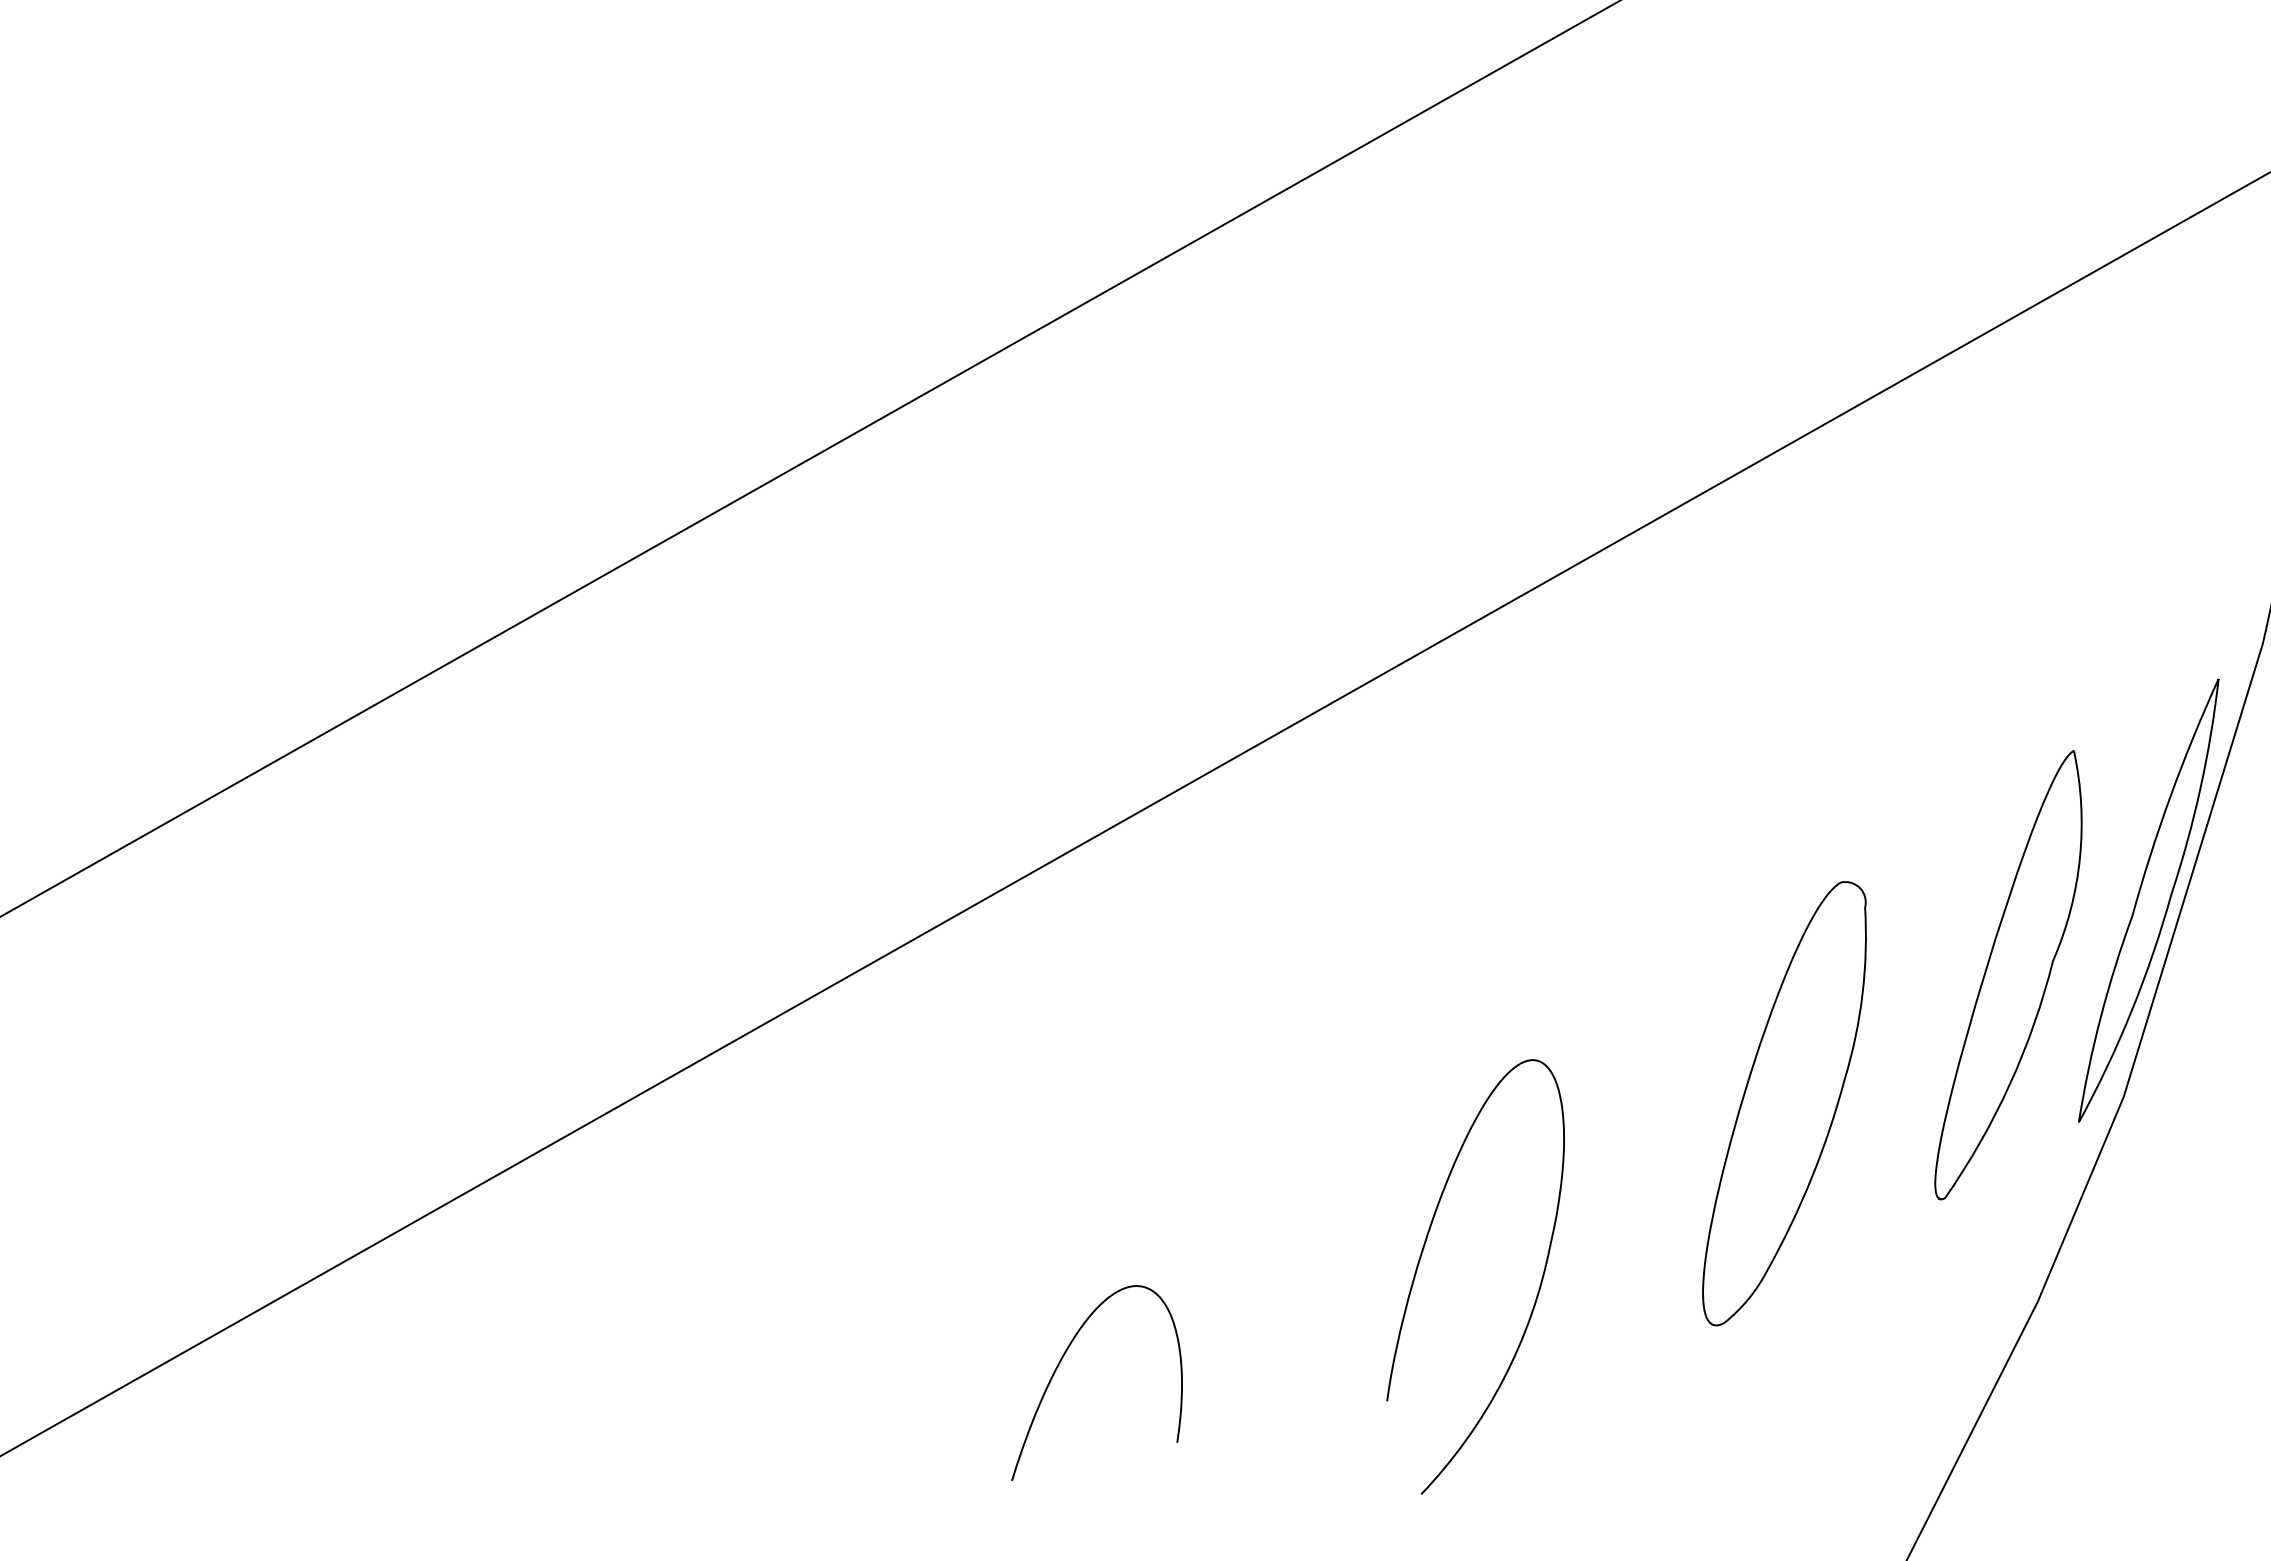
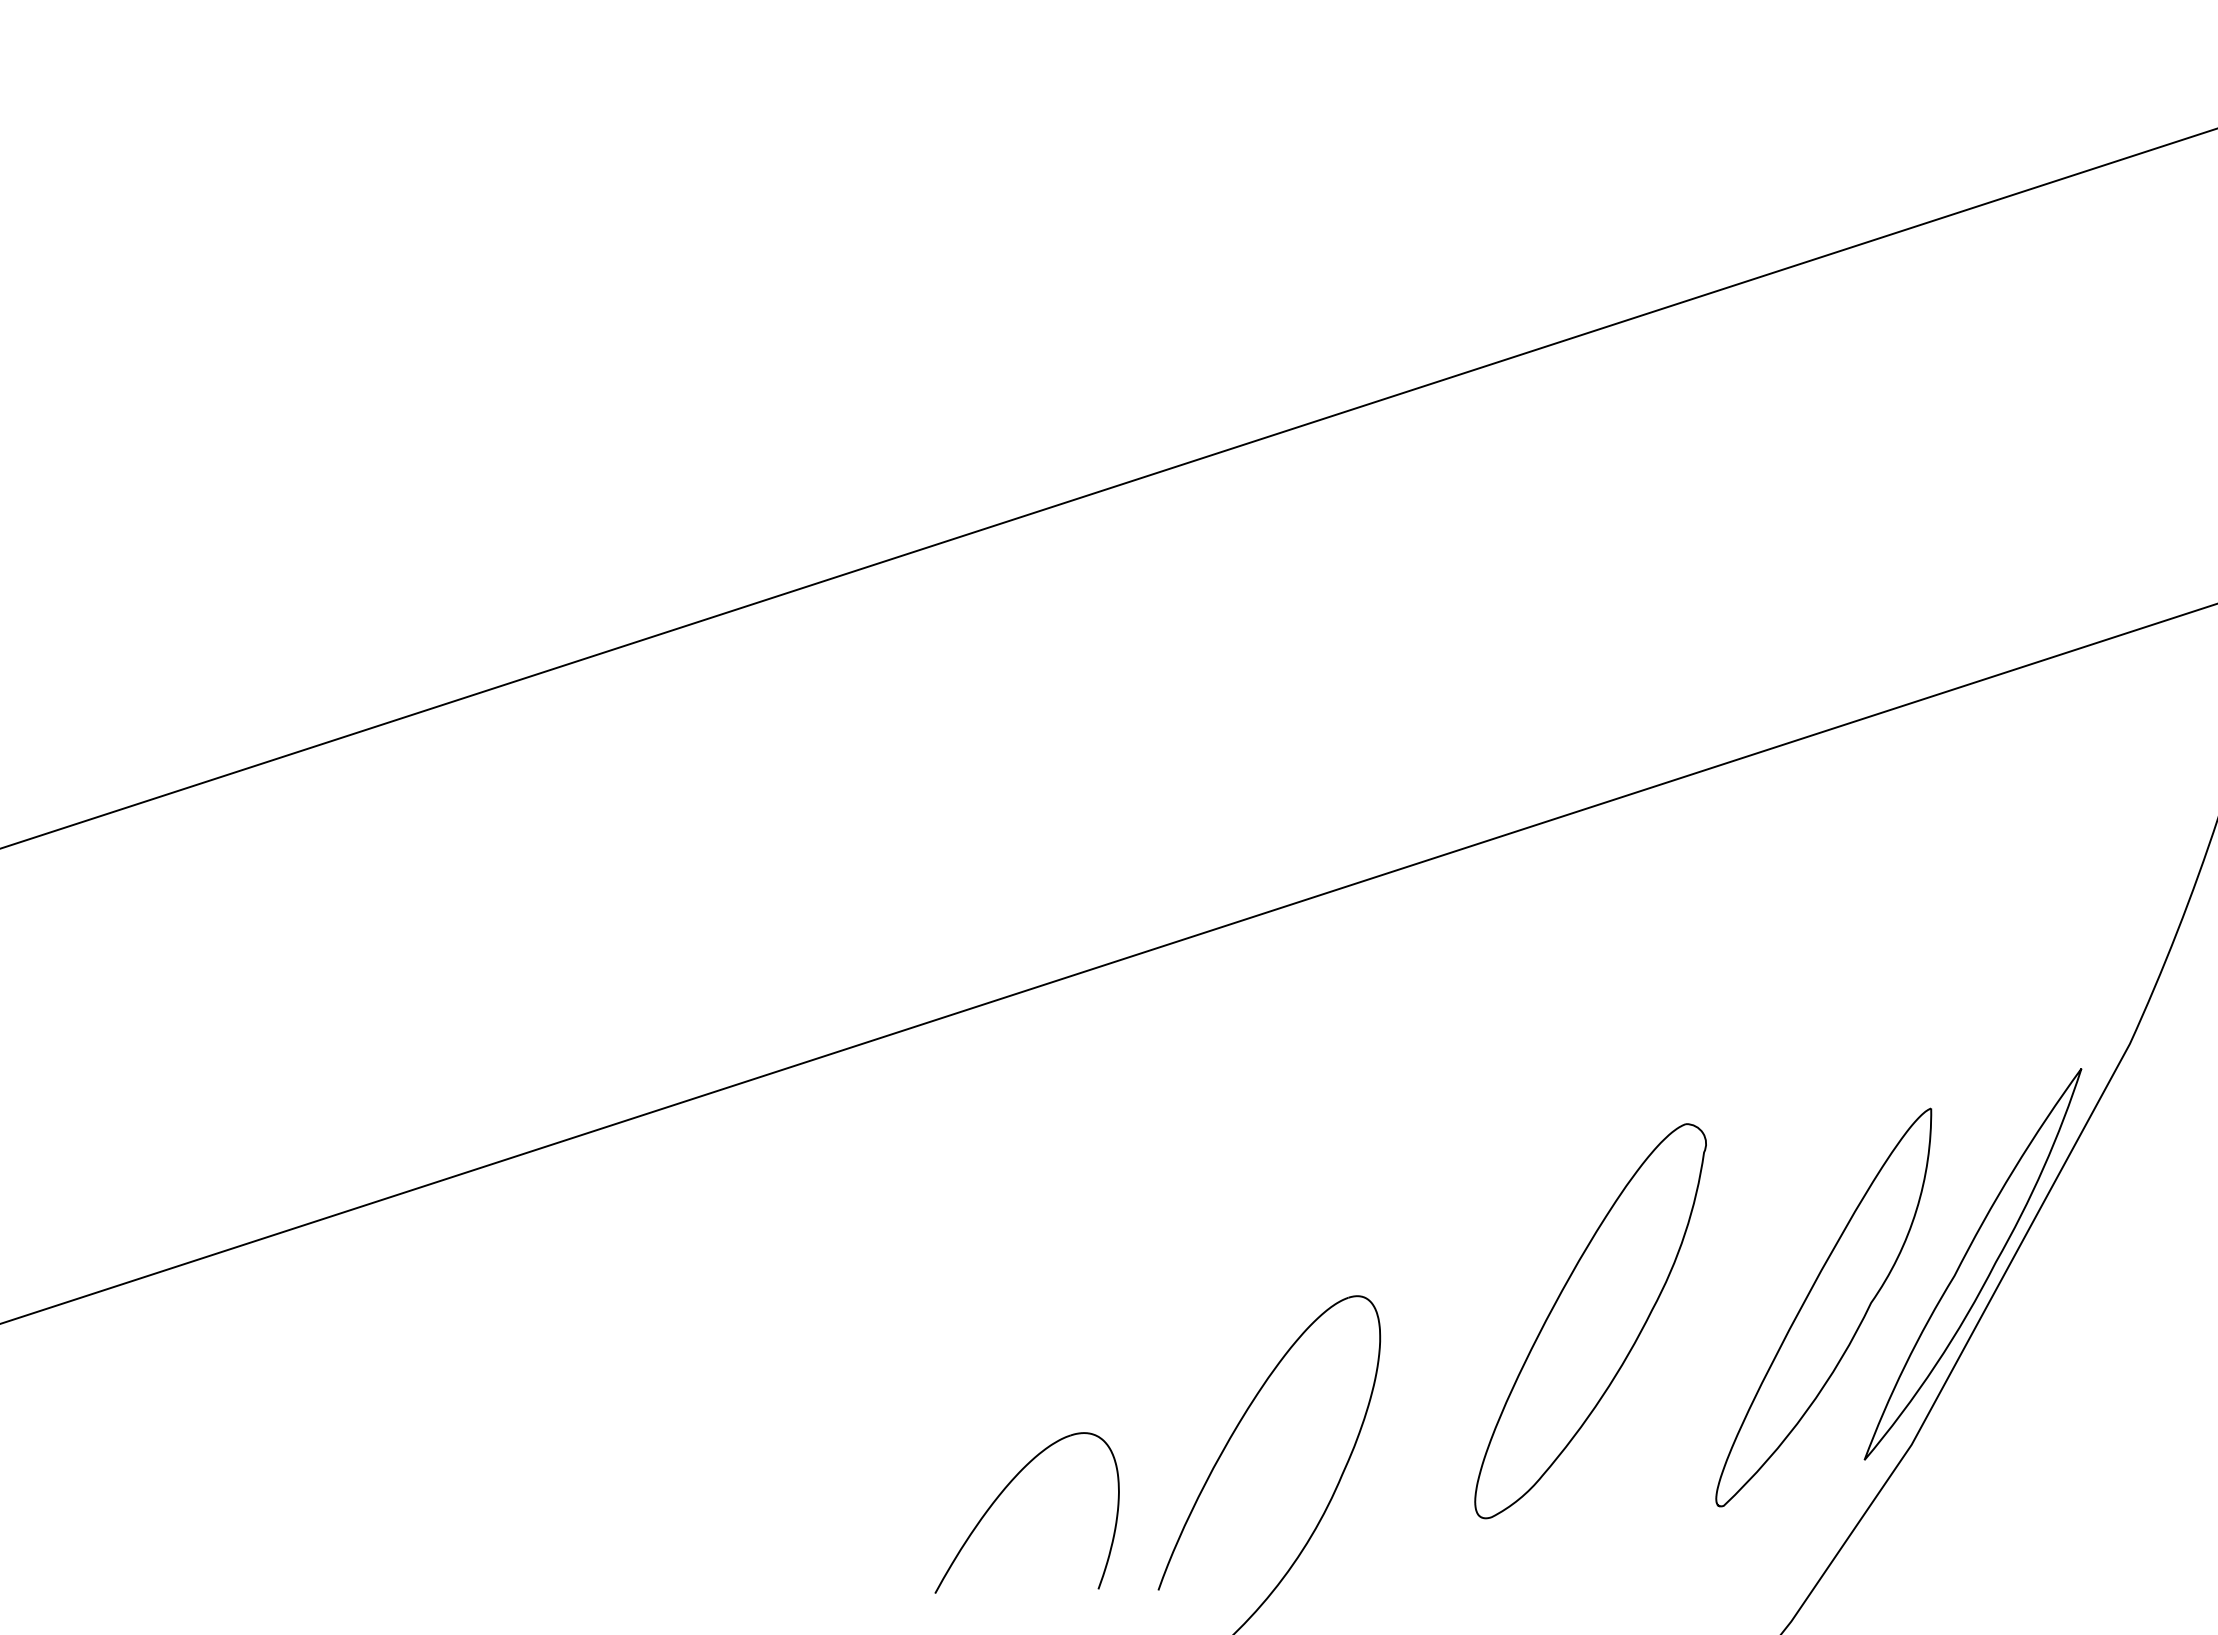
part: (1784, 1103) -> (1590, 1321), moved
part: (1059, 1365) -> (1002, 1493), moved

